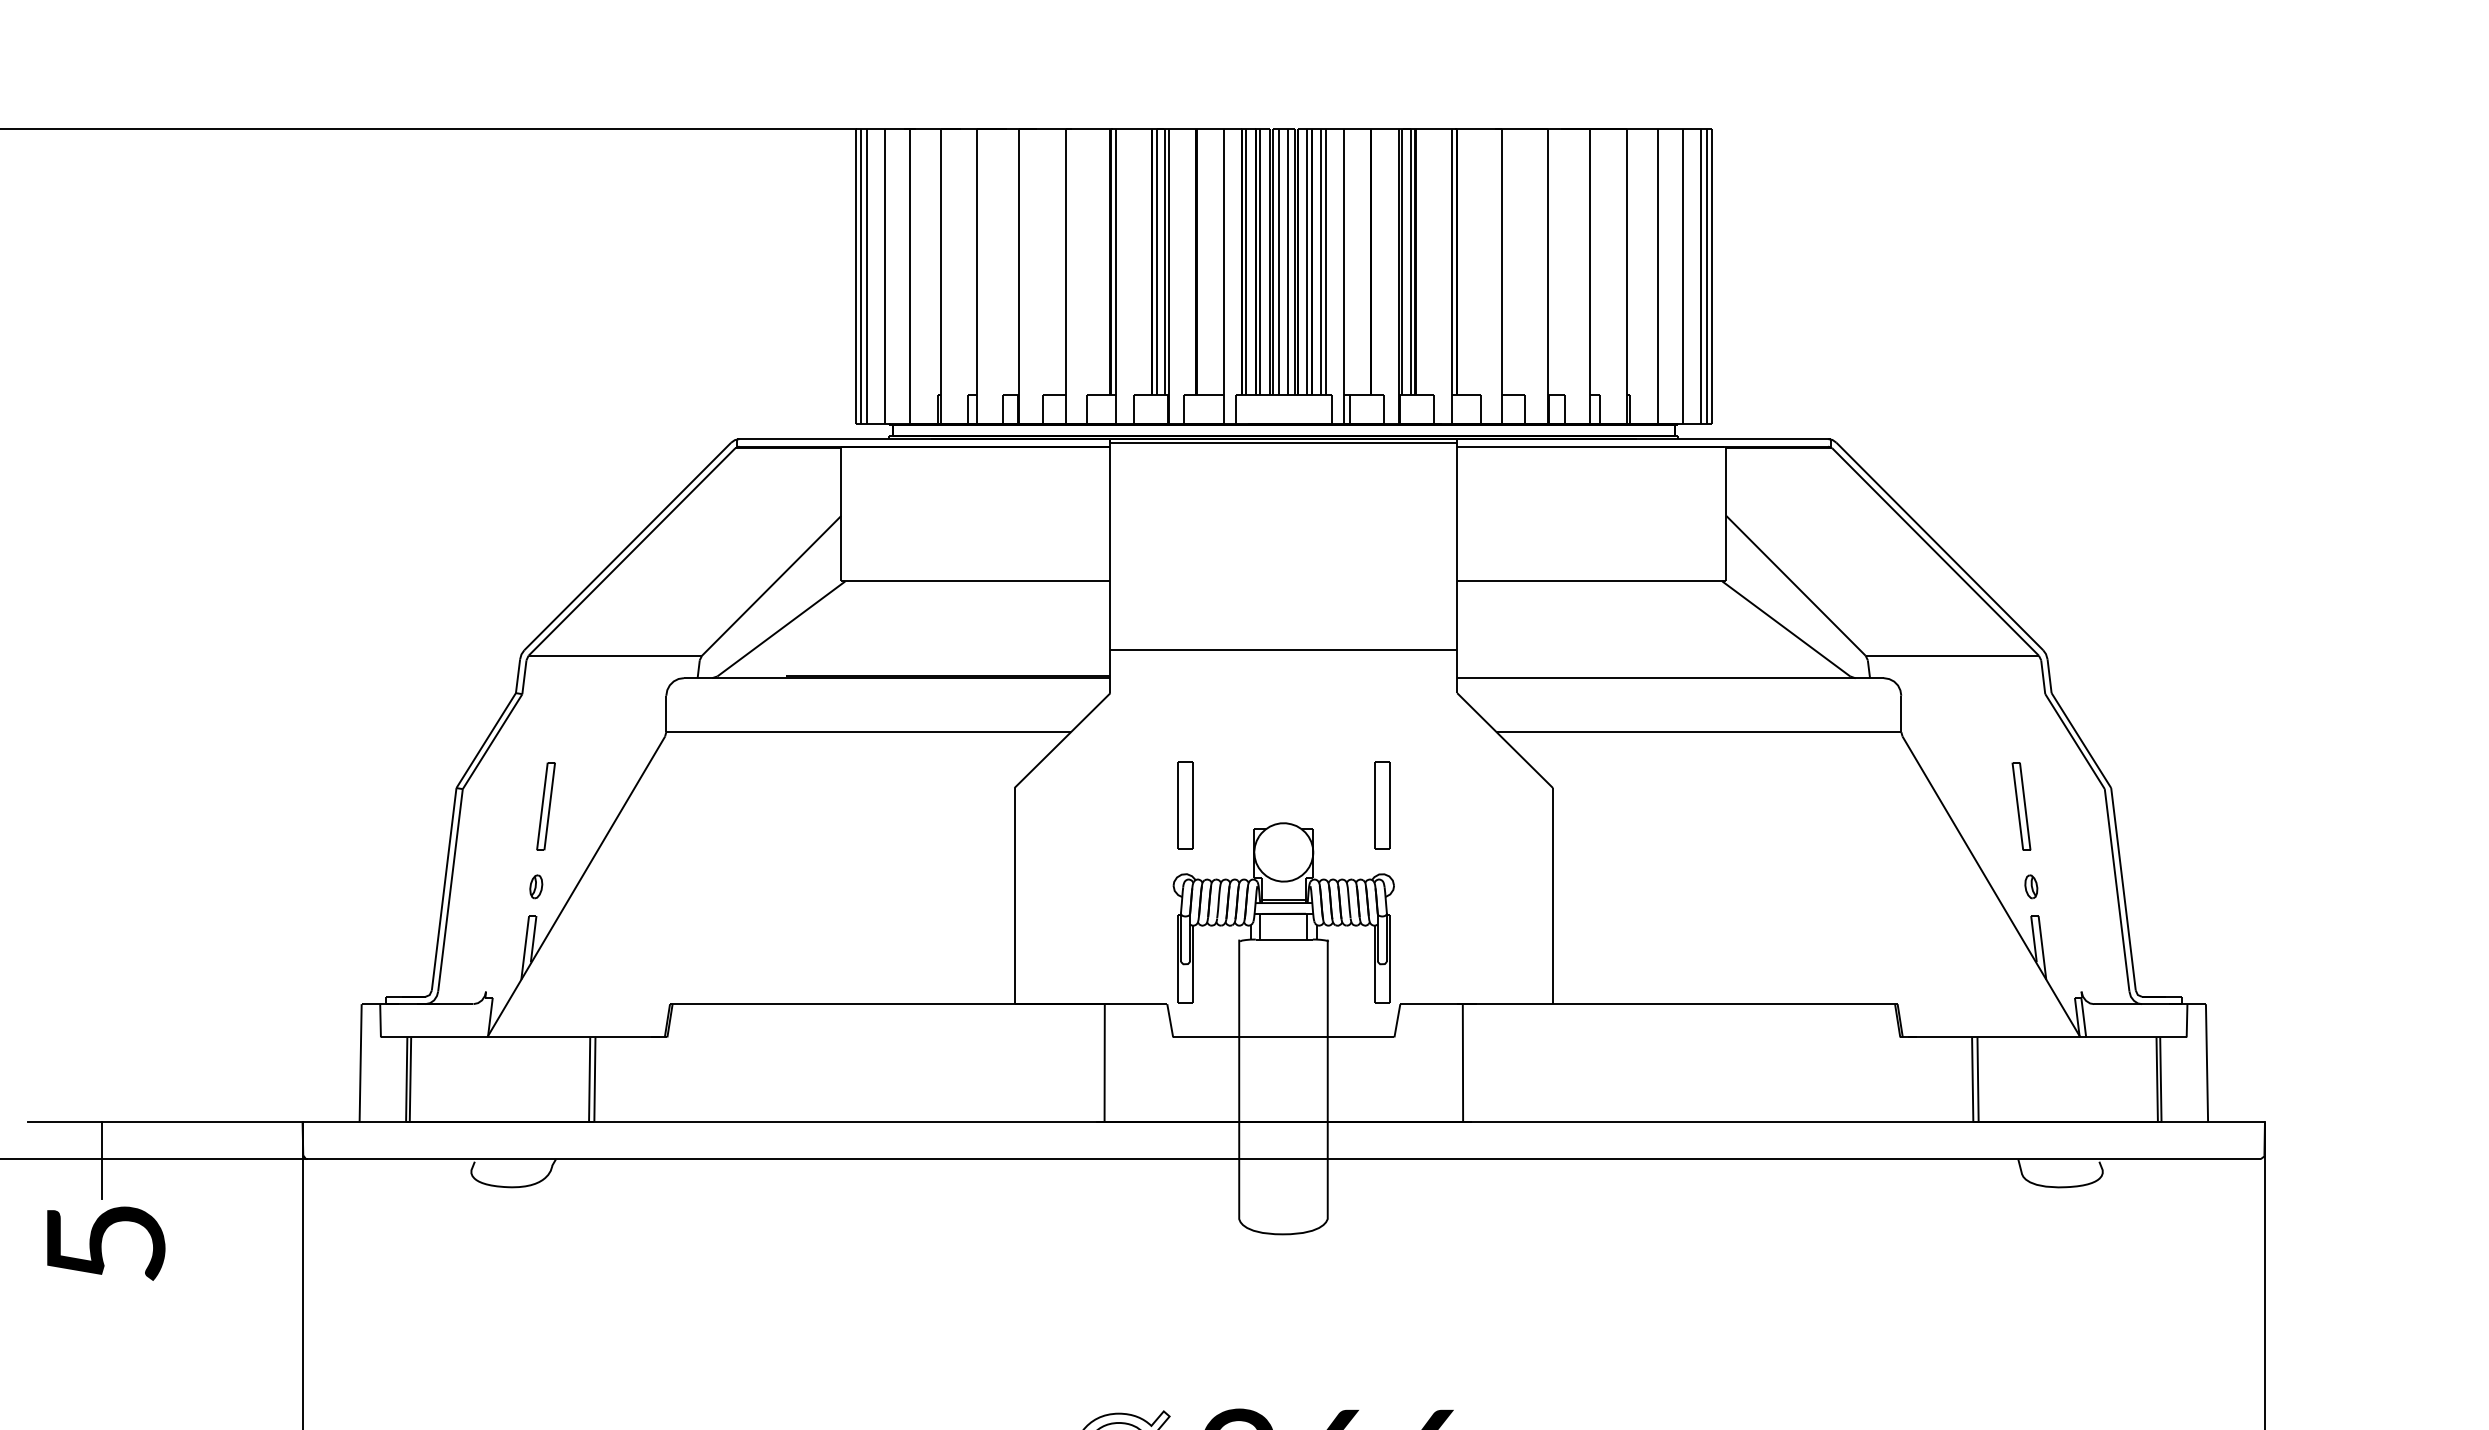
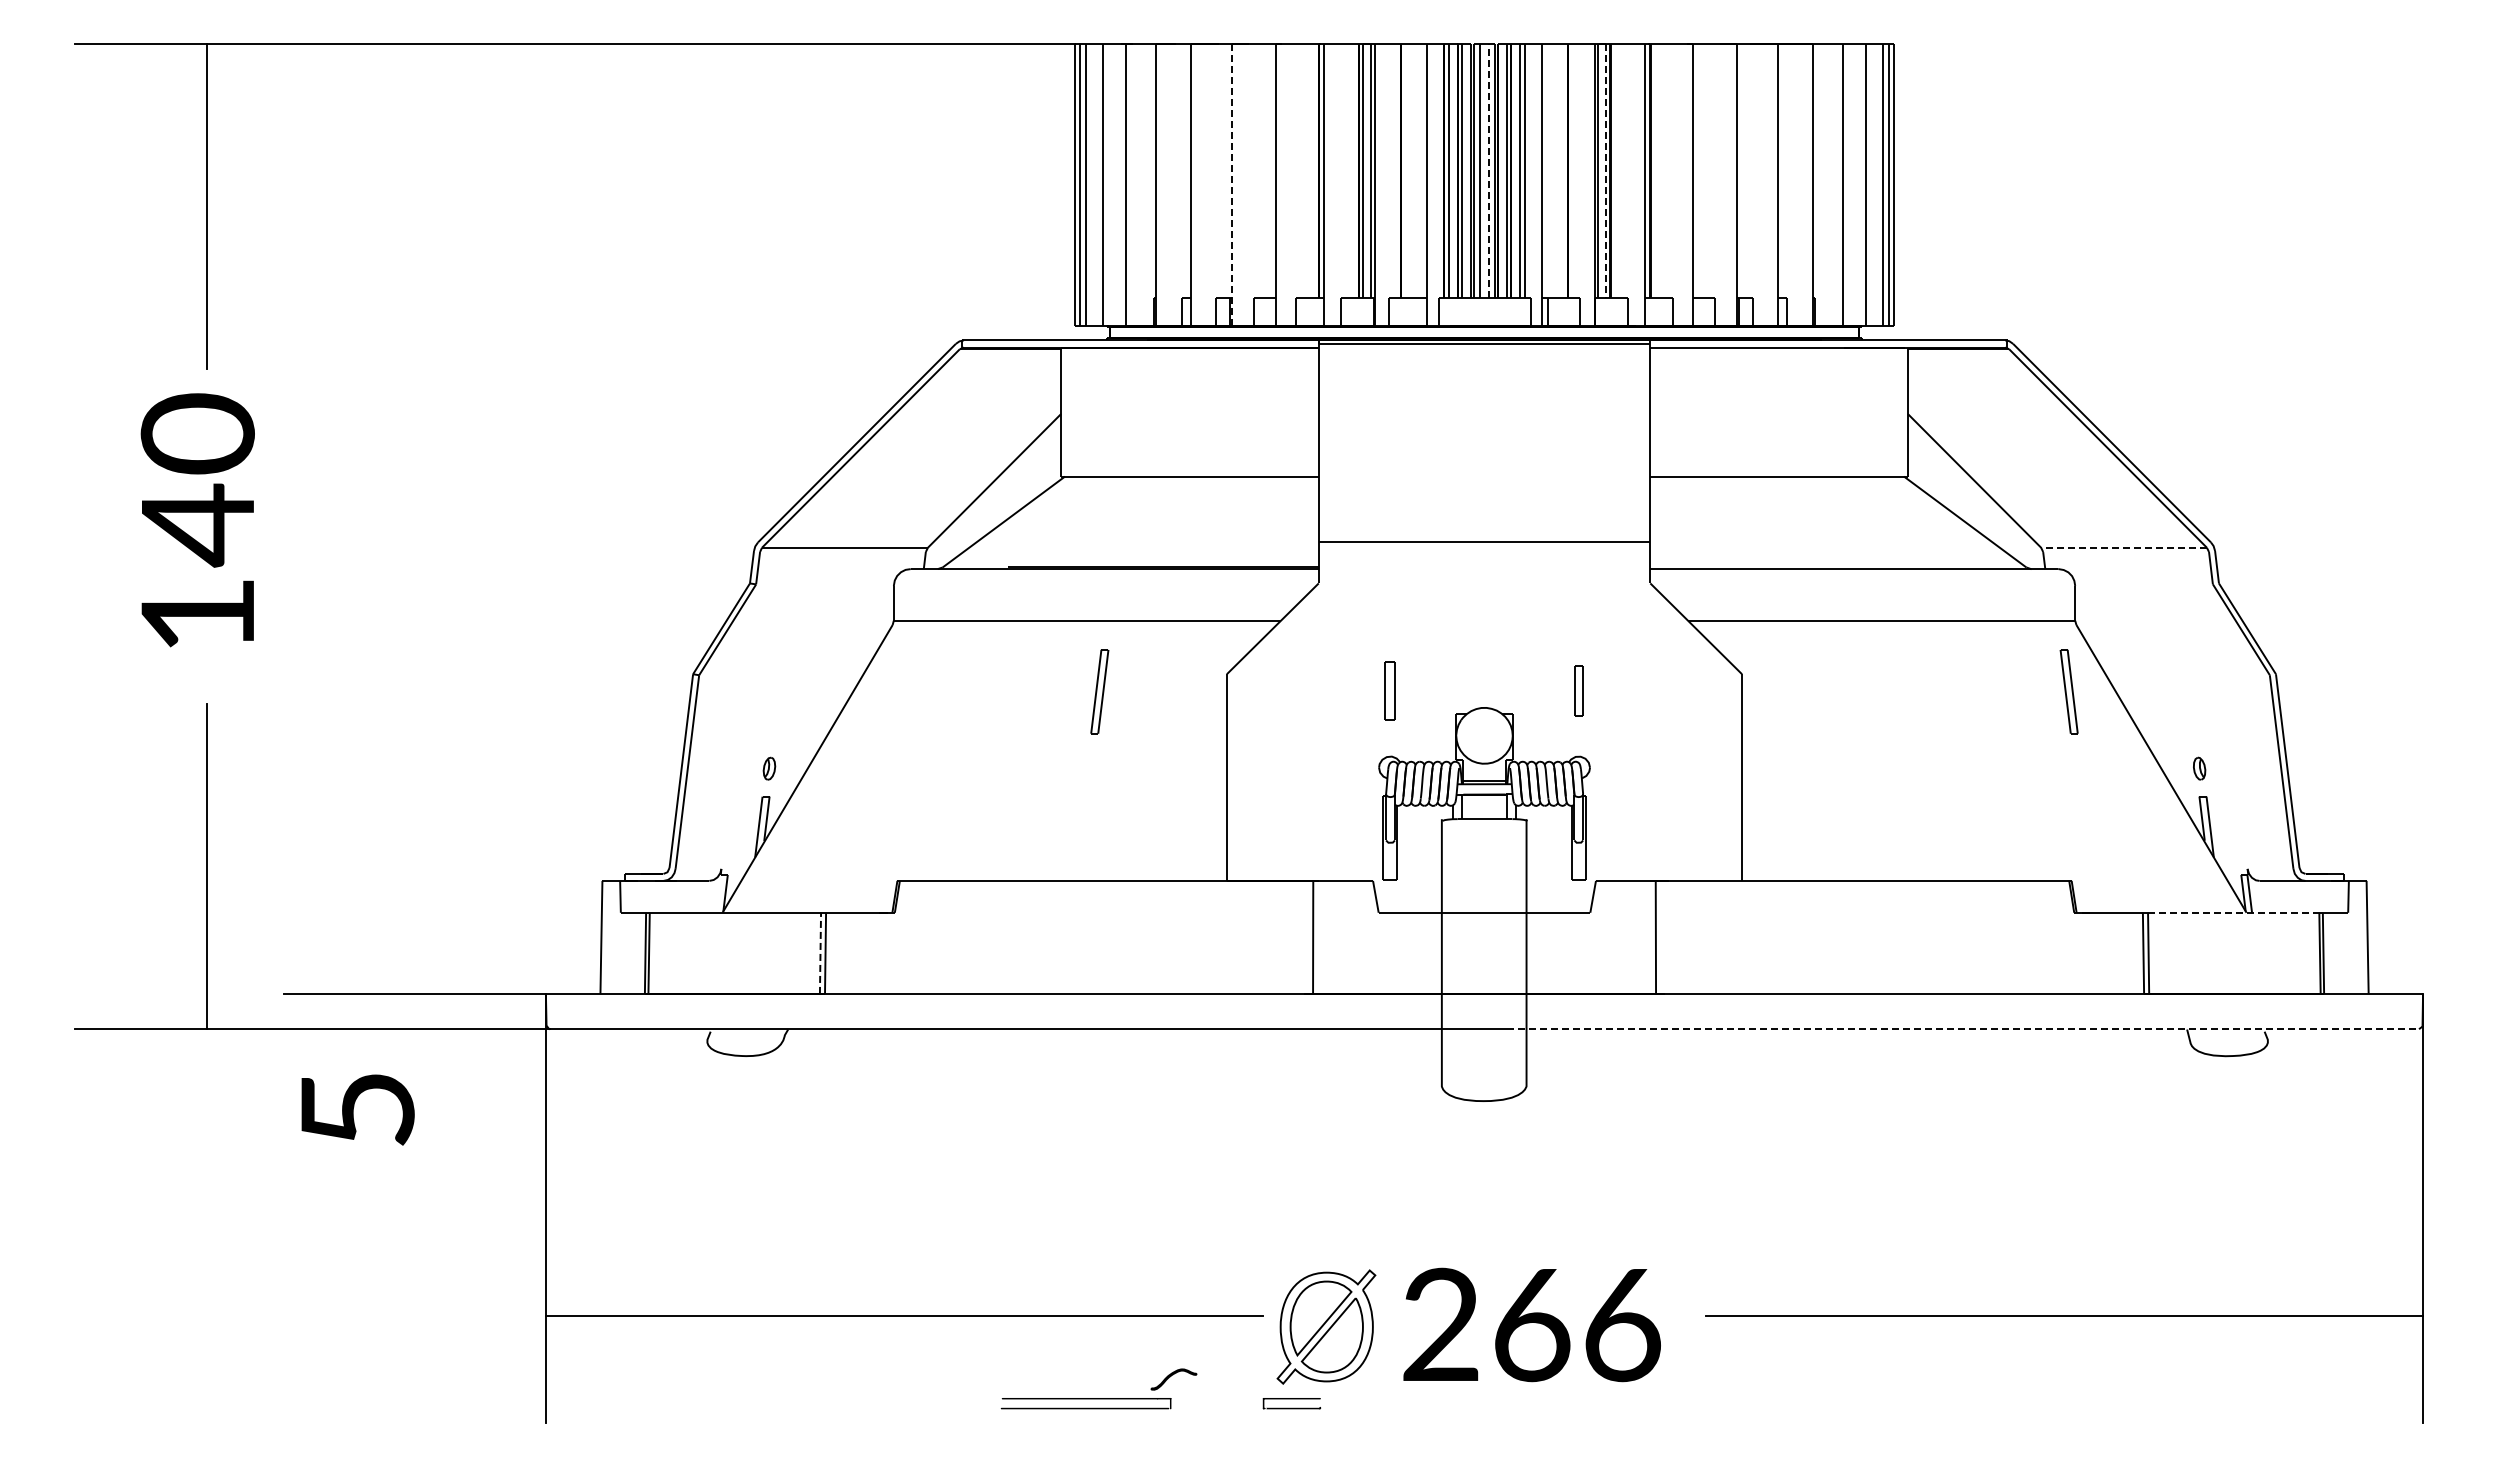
line: (1287, 261) -> (1488, 170), solid -> dashed
line: (1410, 262) -> (1605, 171), solid -> dashed
line: (1019, 276) -> (1231, 184), solid -> dashed
line: (1952, 655) -> (2124, 547), solid -> dashed
part: (1184, 805) -> (1389, 690), size x0.7
part: (1382, 805) -> (1578, 690), size x0.6
part: (545, 806) -> (1099, 691), moved
part: (2020, 806) -> (2068, 691), moved
line: (2066, 1037) -> (2233, 912), solid -> dashed
line: (589, 1080) -> (820, 953), solid -> dashed
line: (1784, 1159) -> (1963, 1029), solid -> dashed
line: (102, 1160) -> (354, 1030), removed

